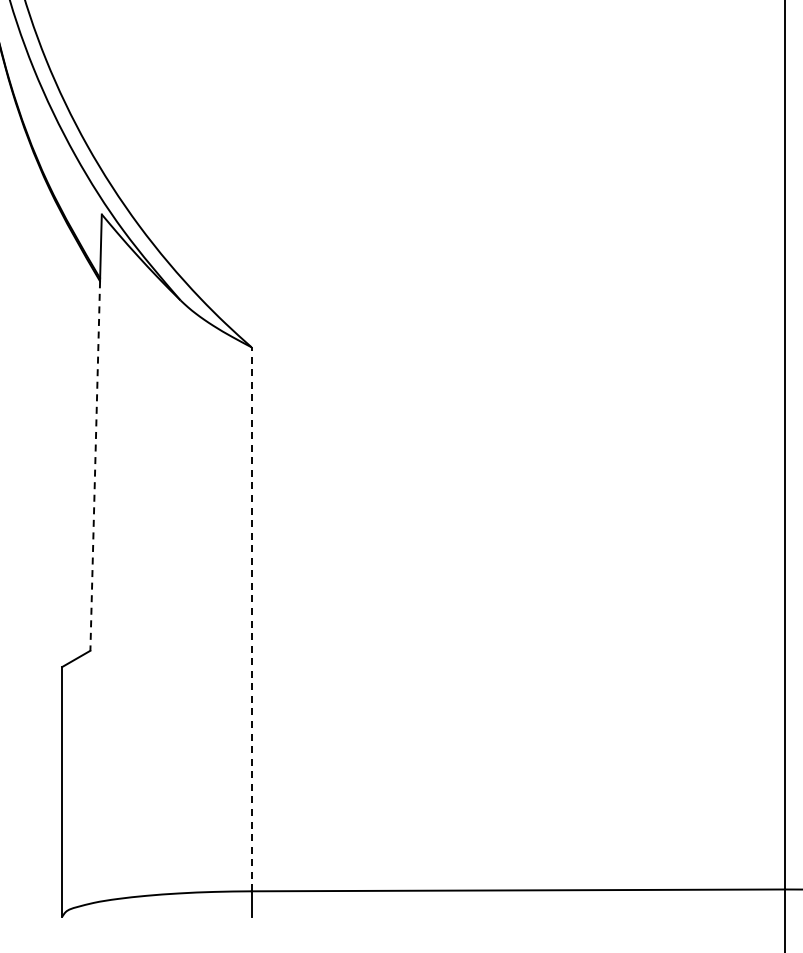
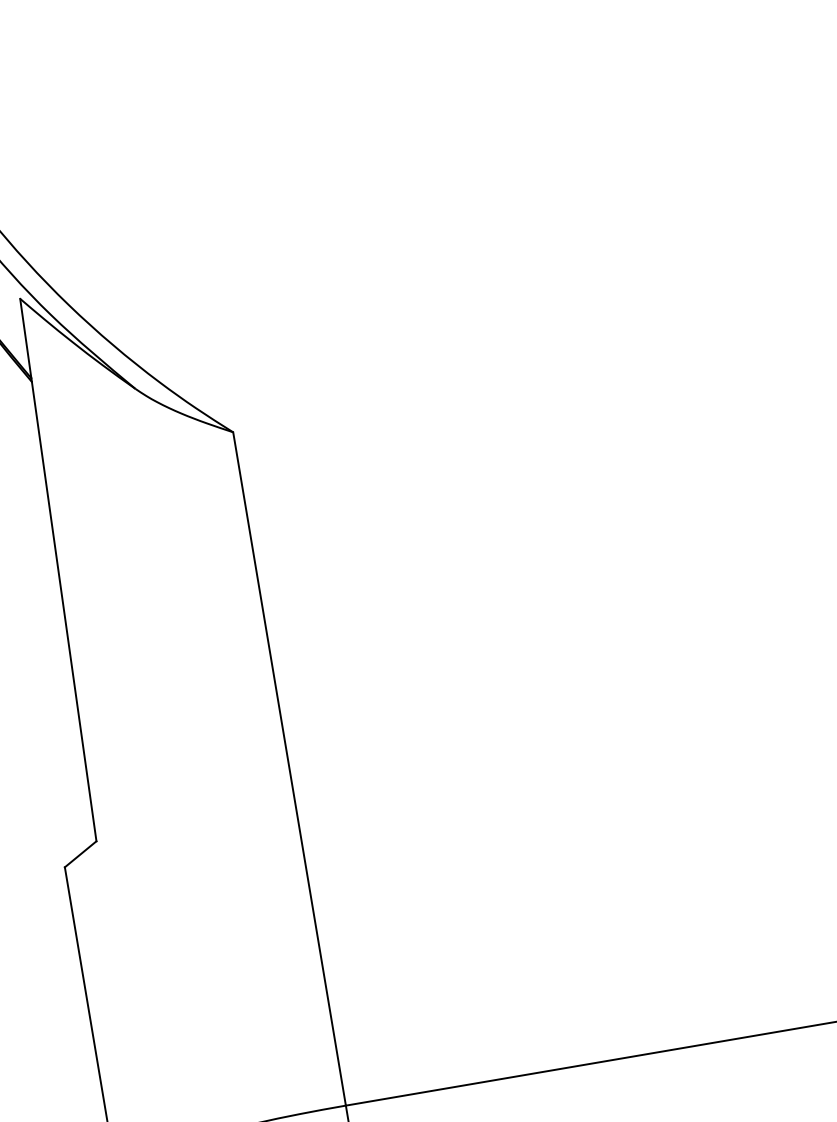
line: (95, 466) -> (64, 612), dashed -> solid
line: (251, 619) -> (289, 769), dashed -> solid

